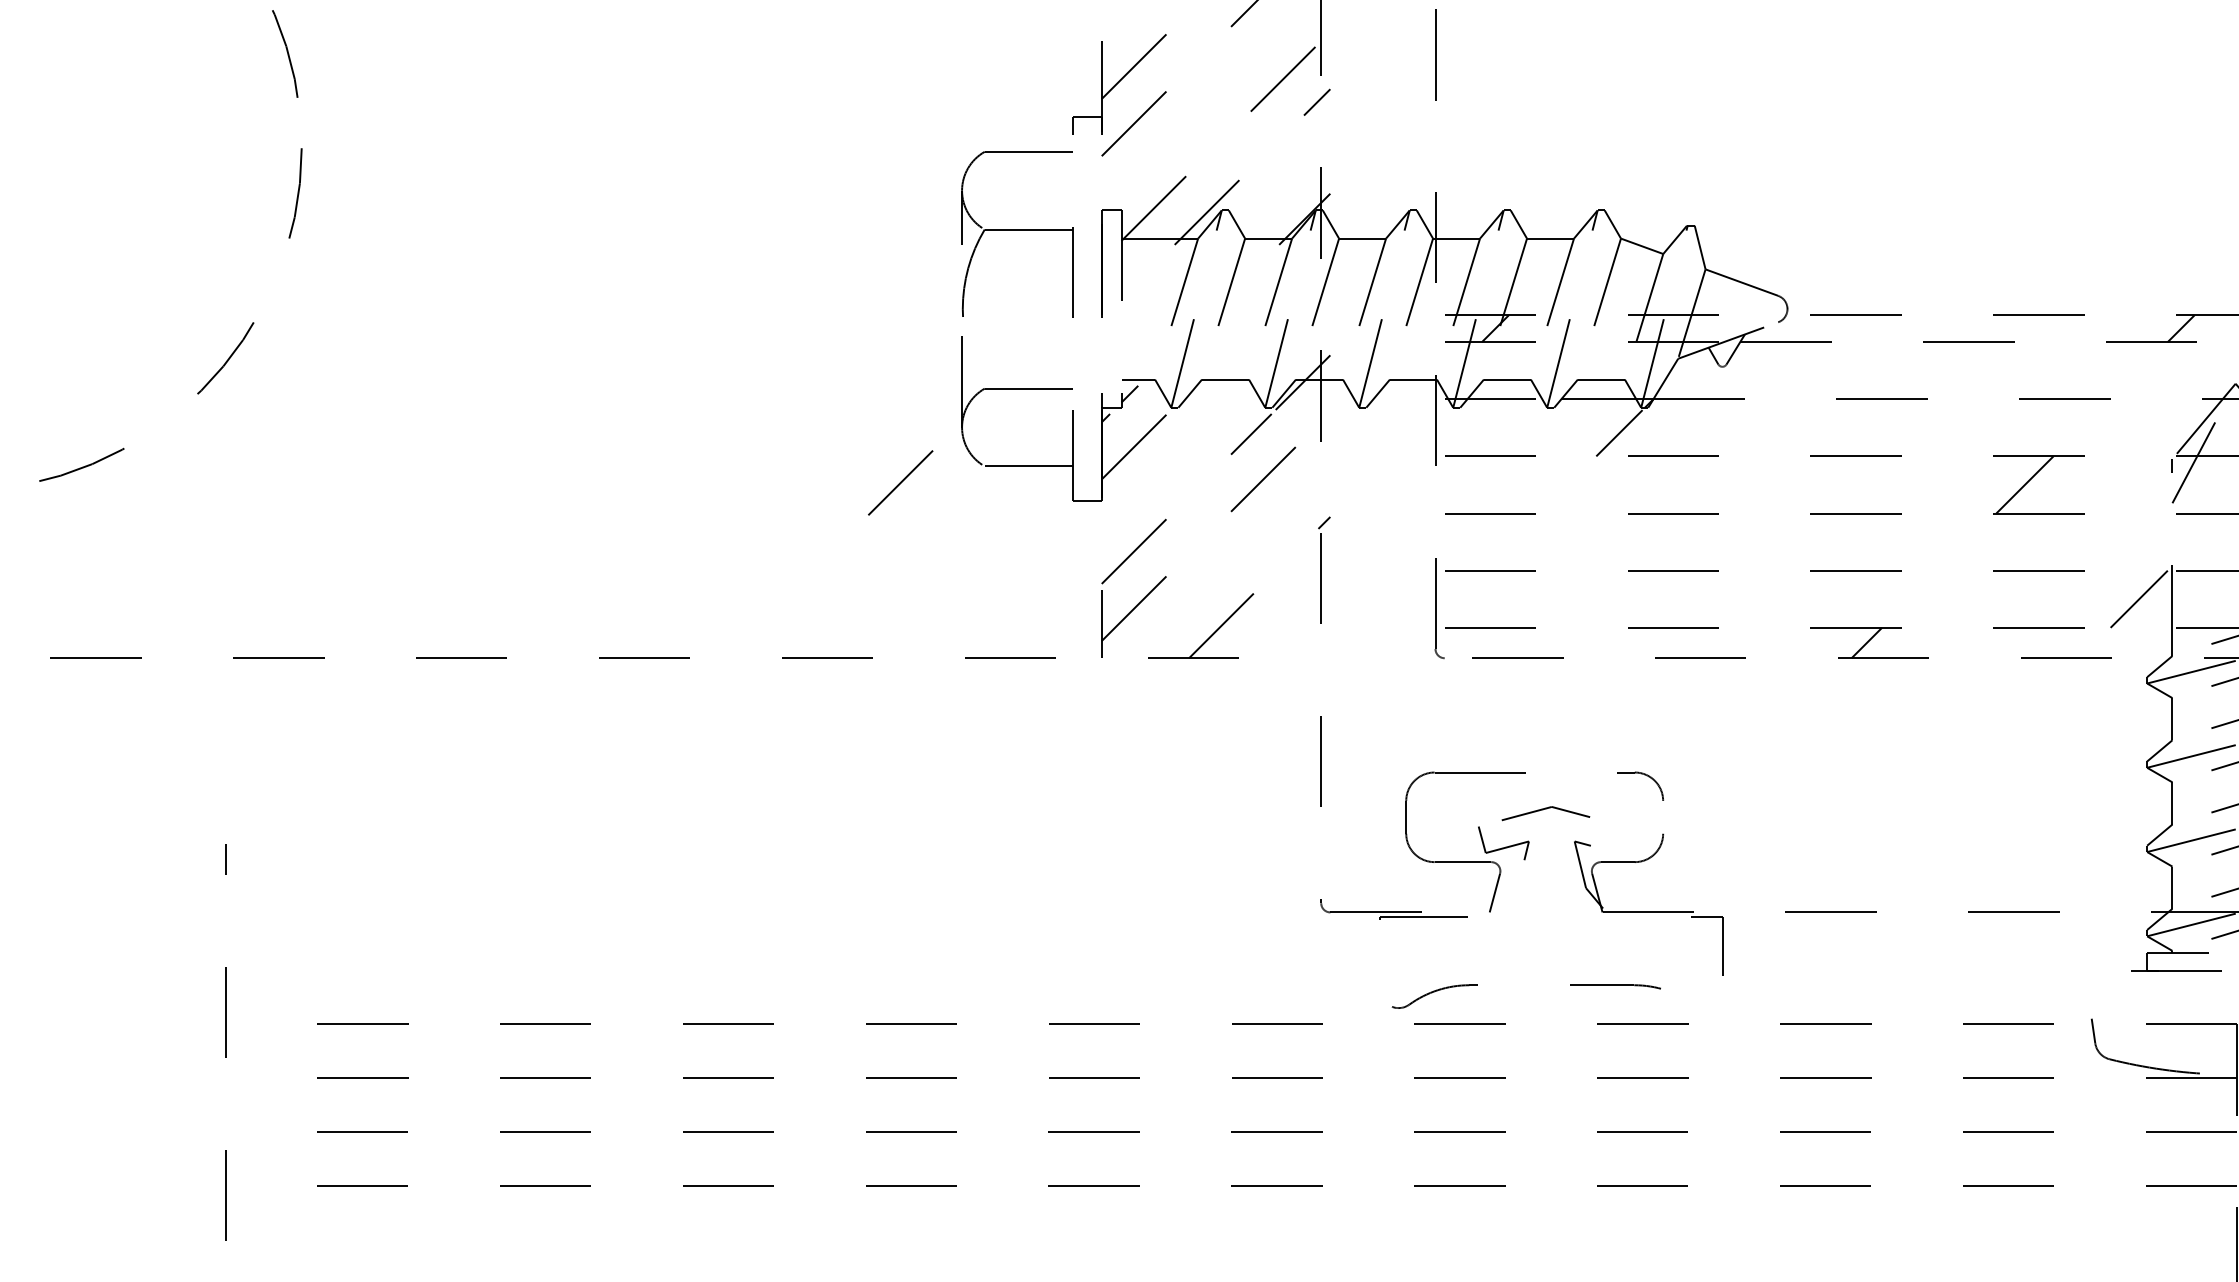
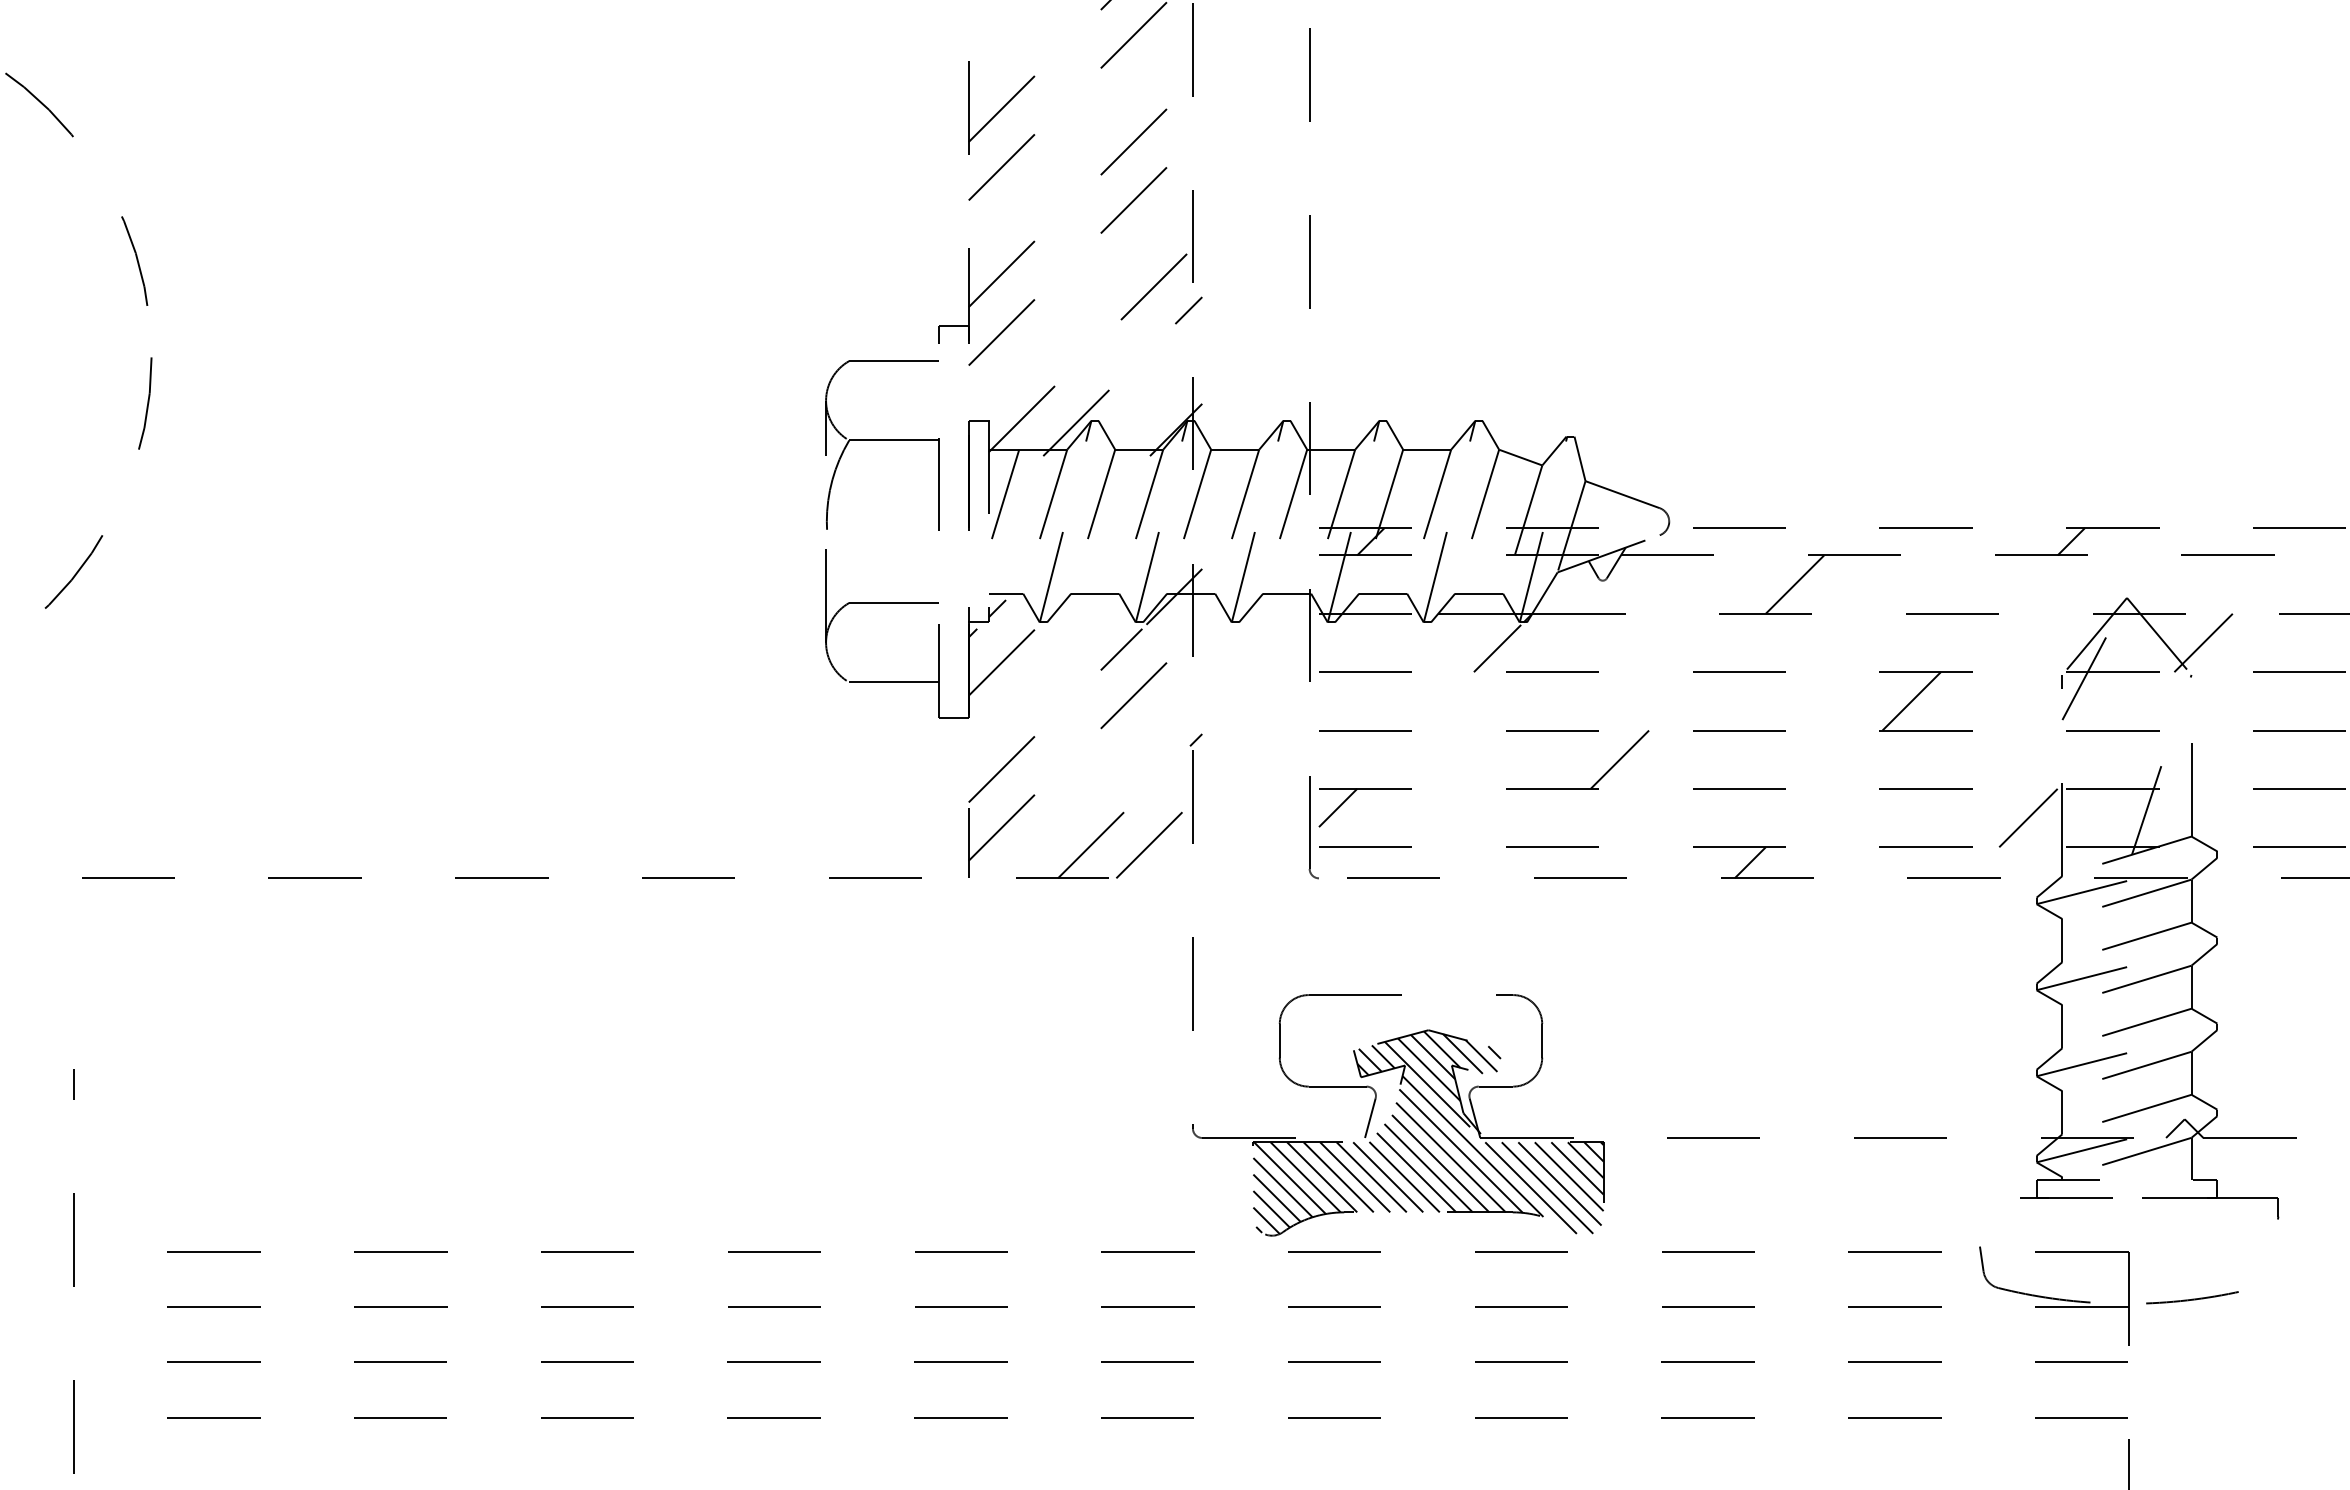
line: (1135, 286) -> (1003, 498), added
line: (1910, 370) -> (1794, 584), added
line: (900, 482) -> (1149, 844), moved
line: (1738, 541) -> (1619, 759), added
line: (1463, 588) -> (1338, 807), added
line: (1663, 816) -> (1542, 1040), added
hatch: (1551, 907) -> (1428, 1132), added

